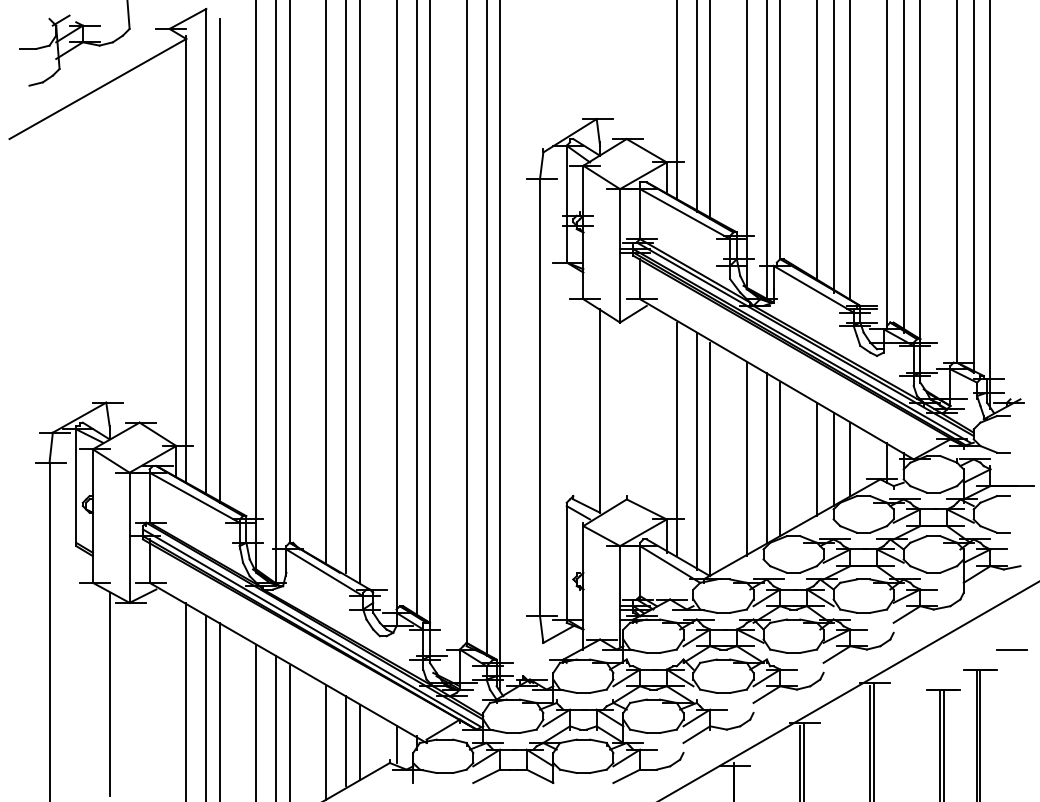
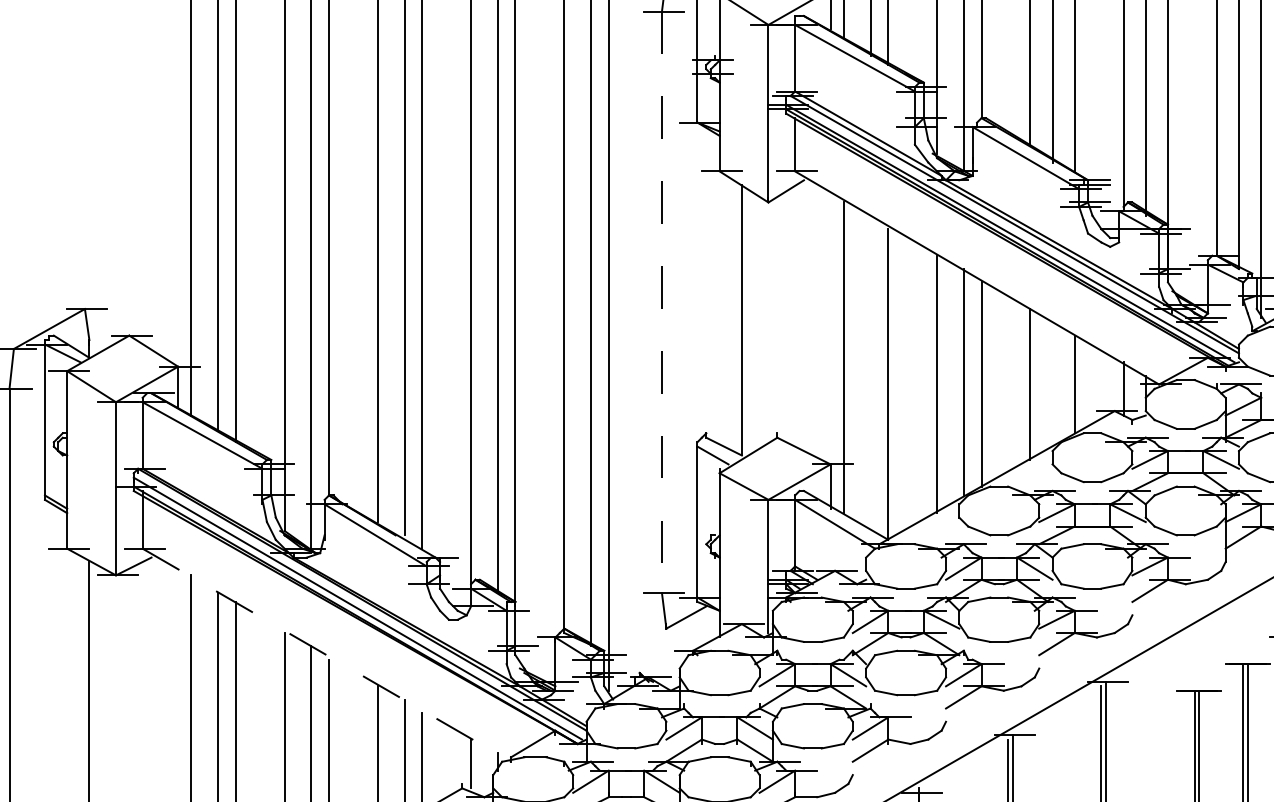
line: (540, 397) -> (662, 302), solid -> dashed
line: (696, 450) -> (870, 372), removed
line: (833, 459) -> (1052, 384), removed
line: (288, 662) -> (327, 654), solid -> dashed

